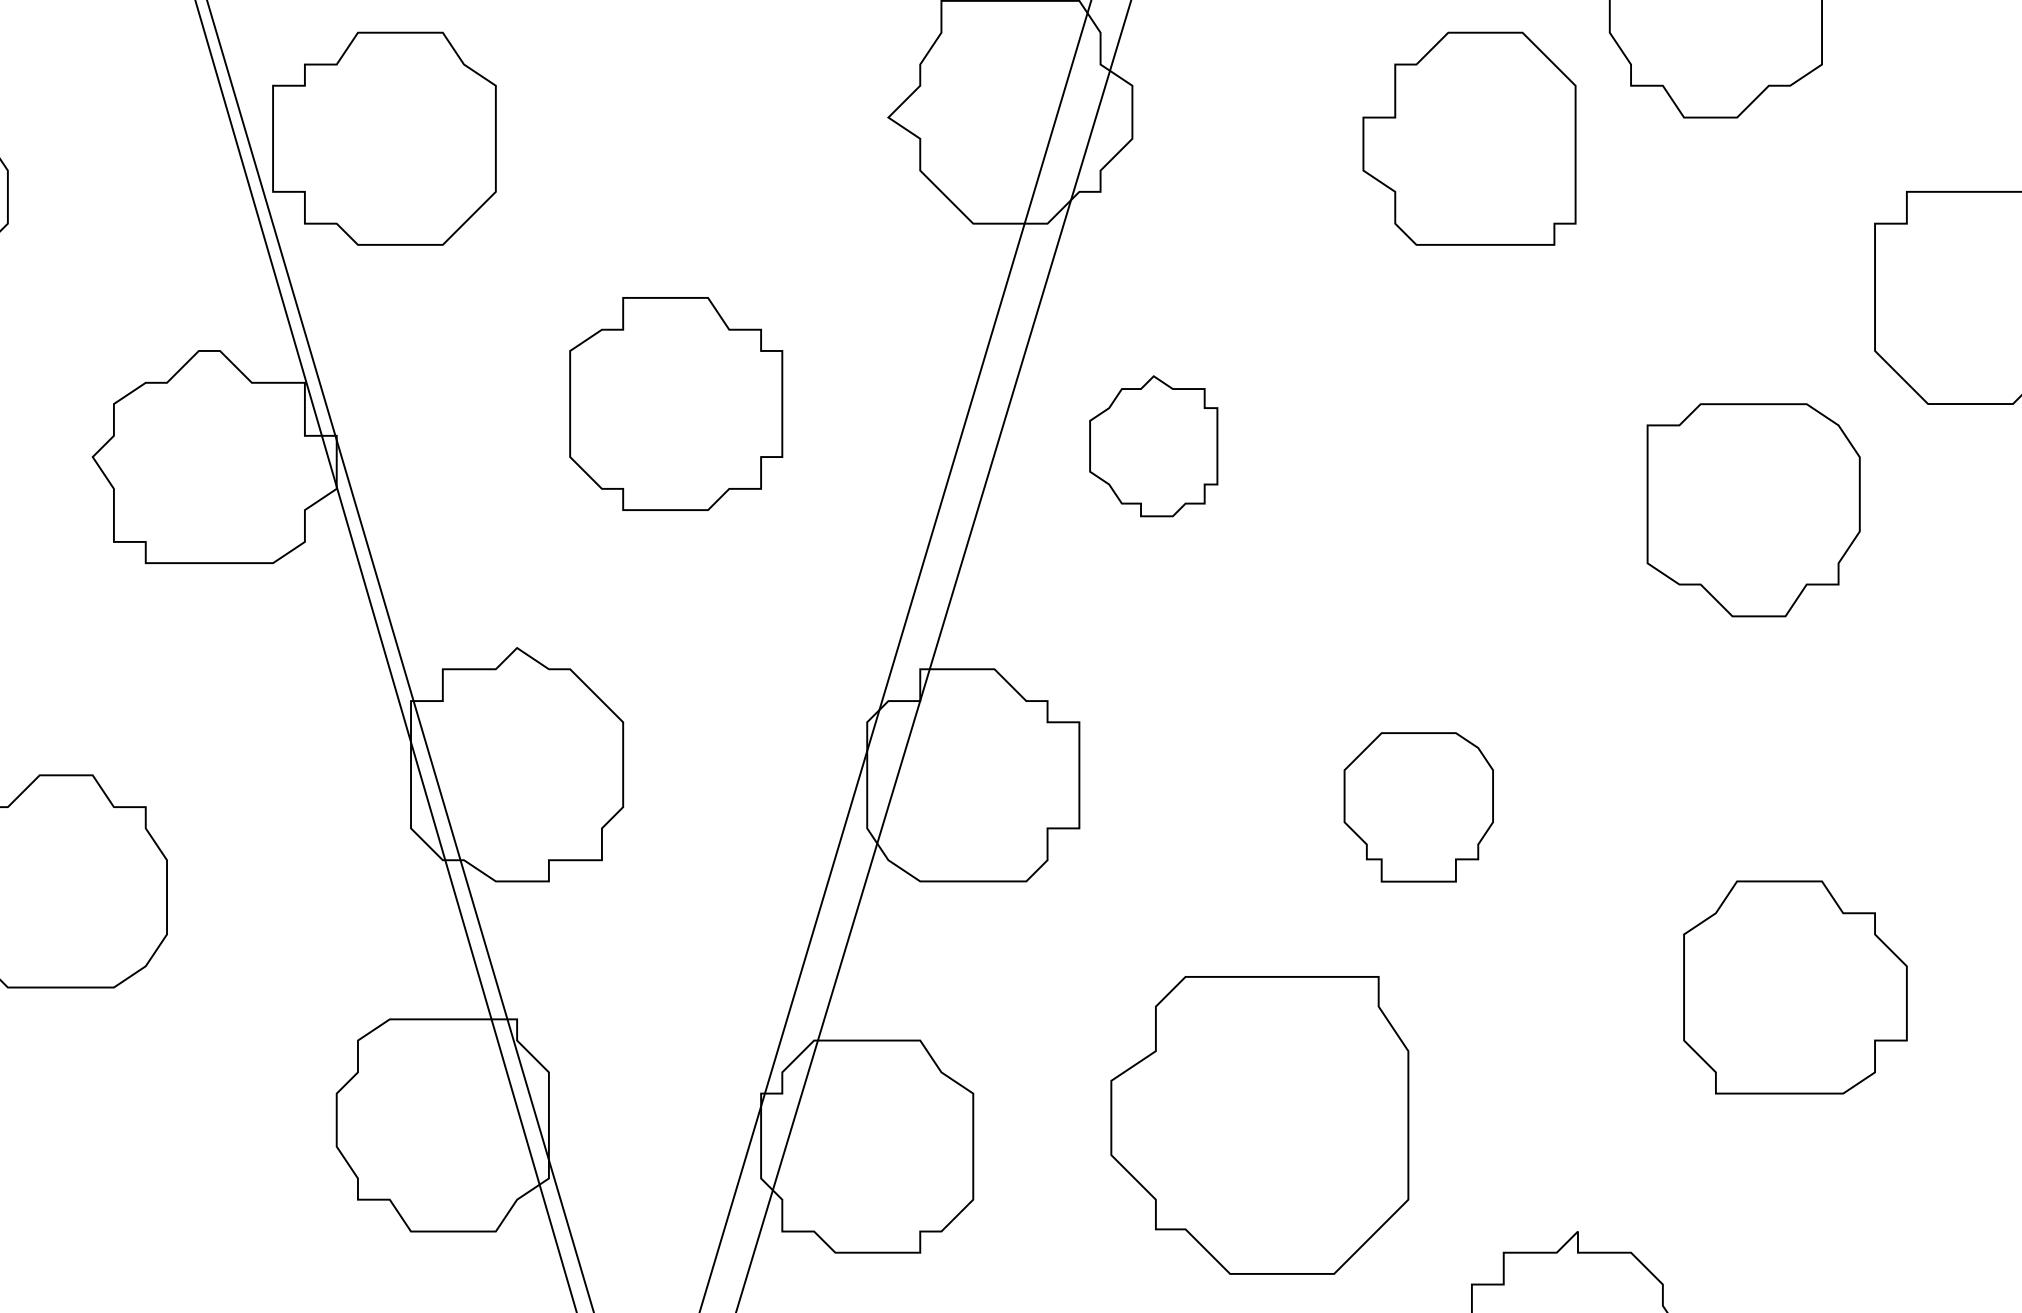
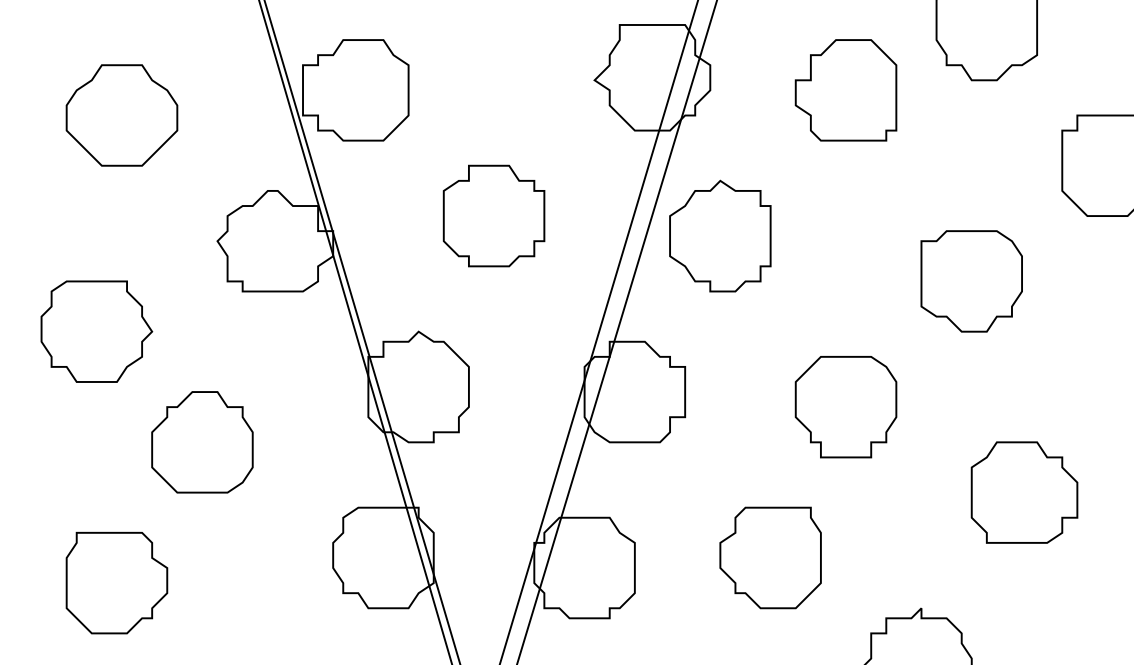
part: (1468, 139) -> (845, 90), moved
part: (1153, 445) -> (720, 235), size x1.67
part: (1753, 510) -> (971, 281), moved
part: (1417, 807) -> (845, 407), size x1.43
part: (1259, 1124) -> (770, 557), size x0.71

